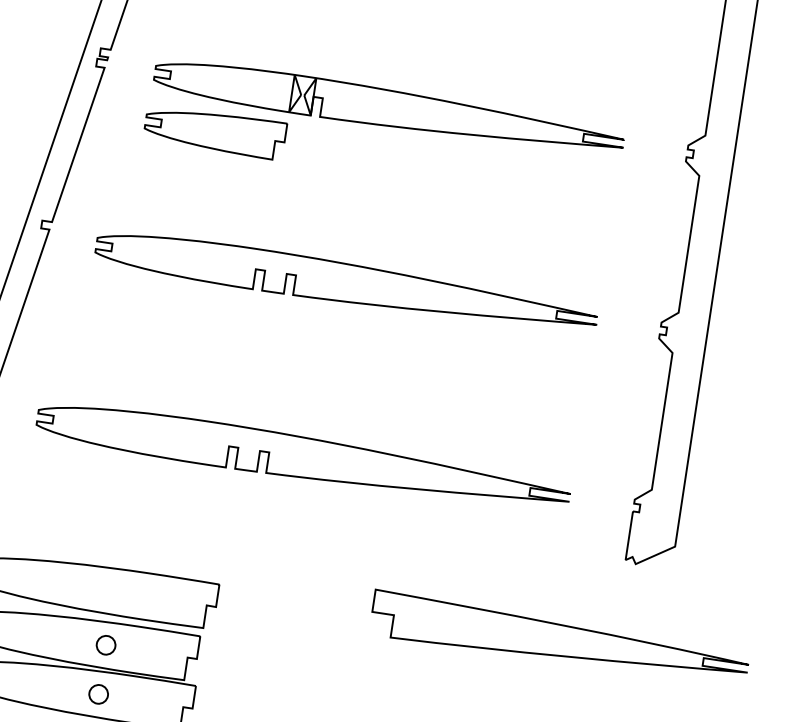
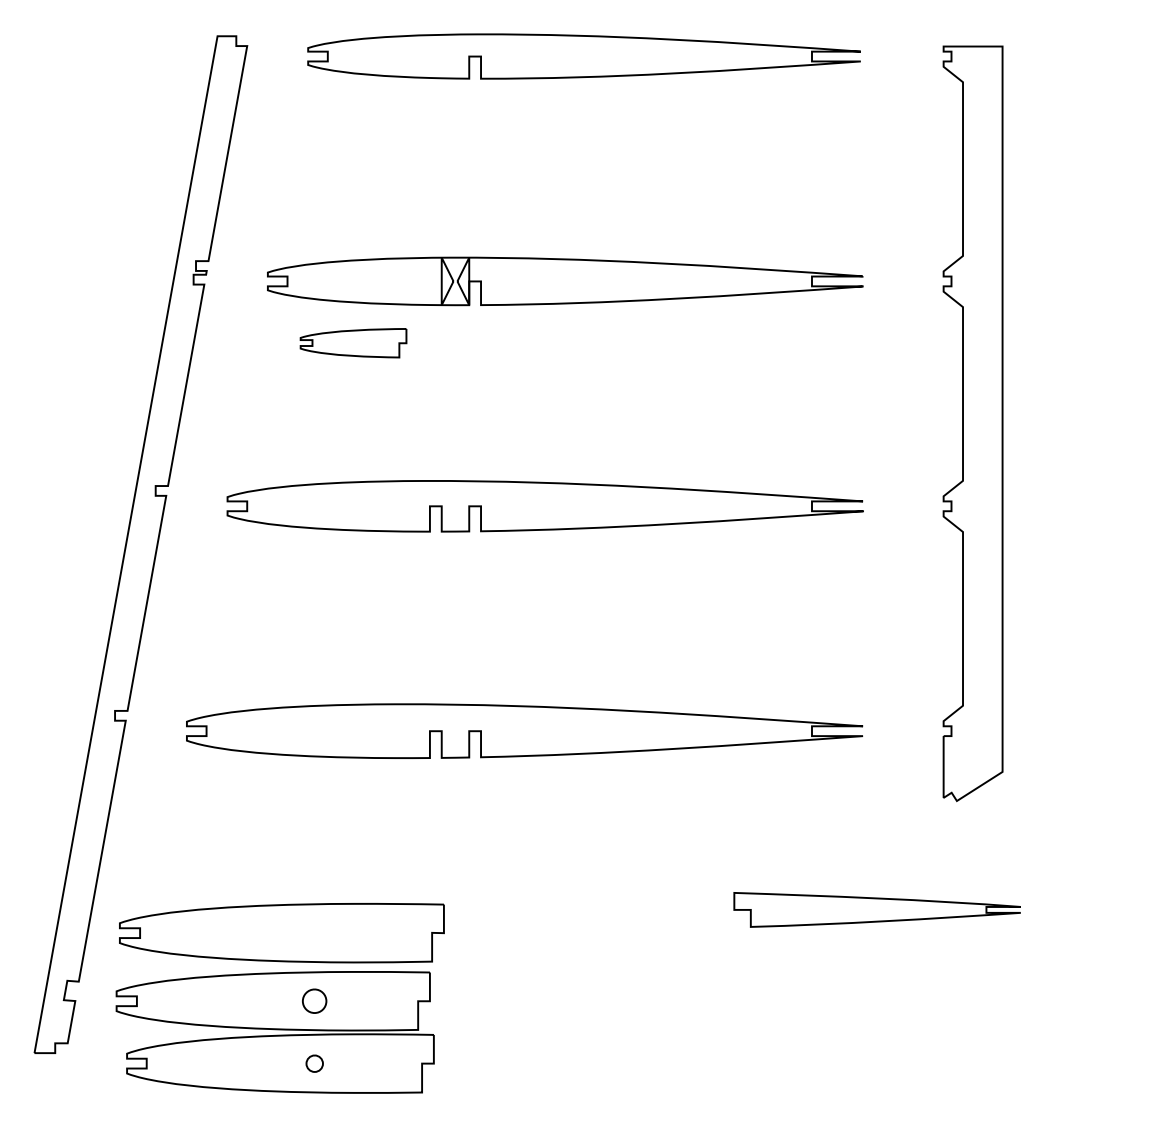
part: (215, 131) -> (353, 342), size x0.6
part: (560, 640) -> (877, 909), size x0.6
part: (98, 694) -> (314, 1063), size x0.7

